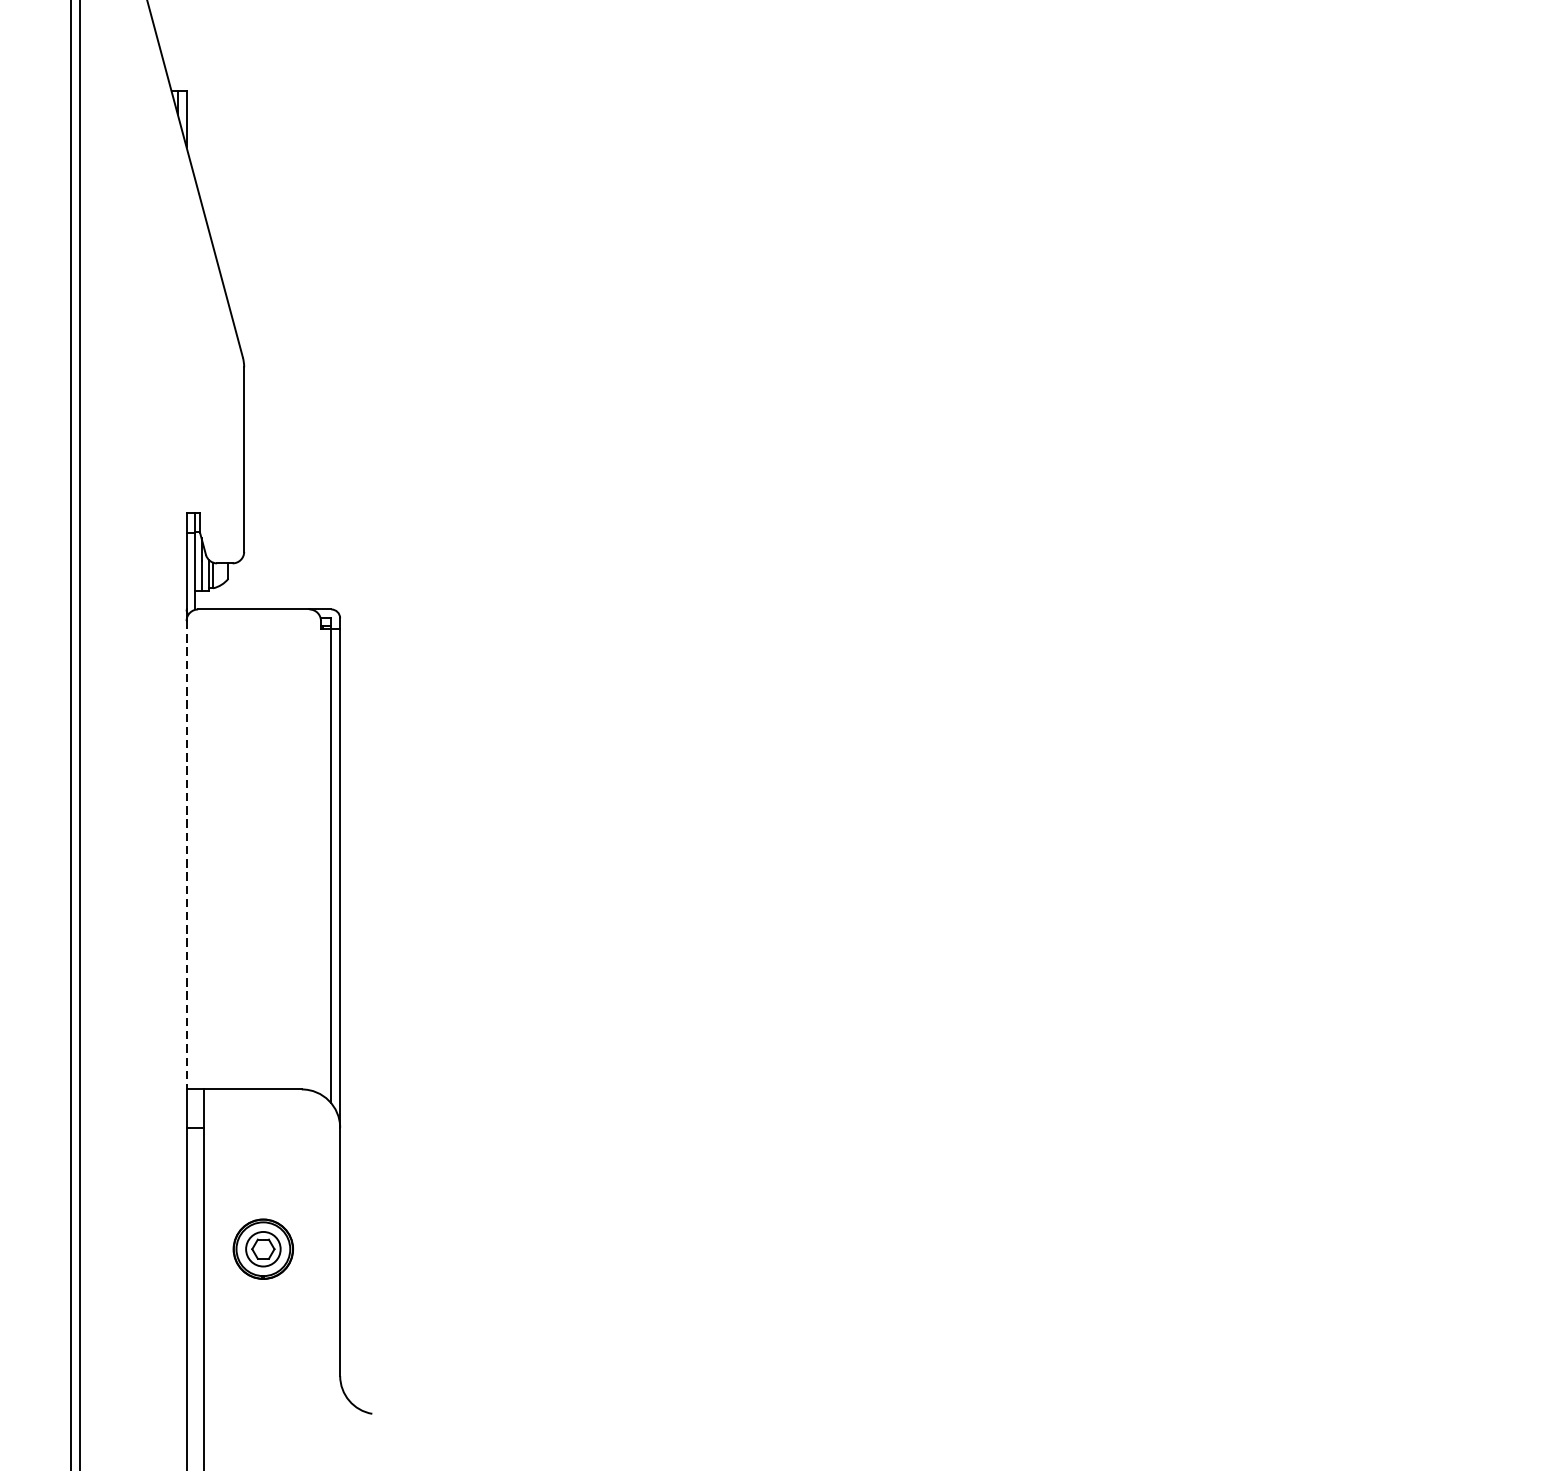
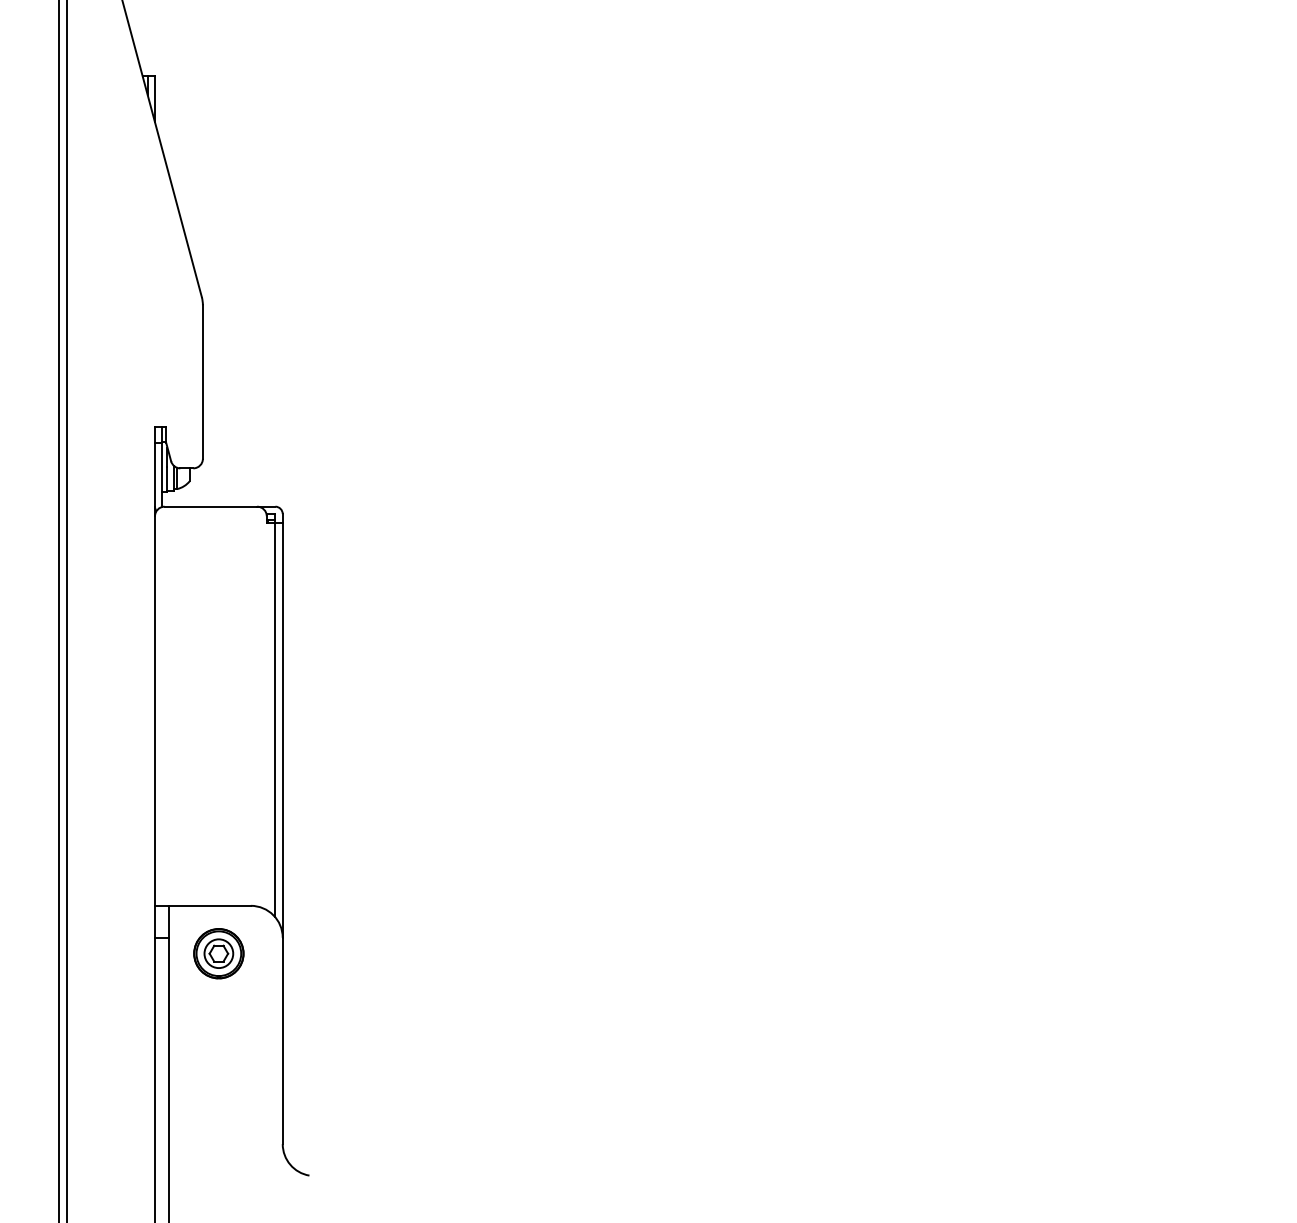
line: (187, 855) -> (155, 711), dashed -> solid
part: (262, 1248) -> (218, 953), moved

